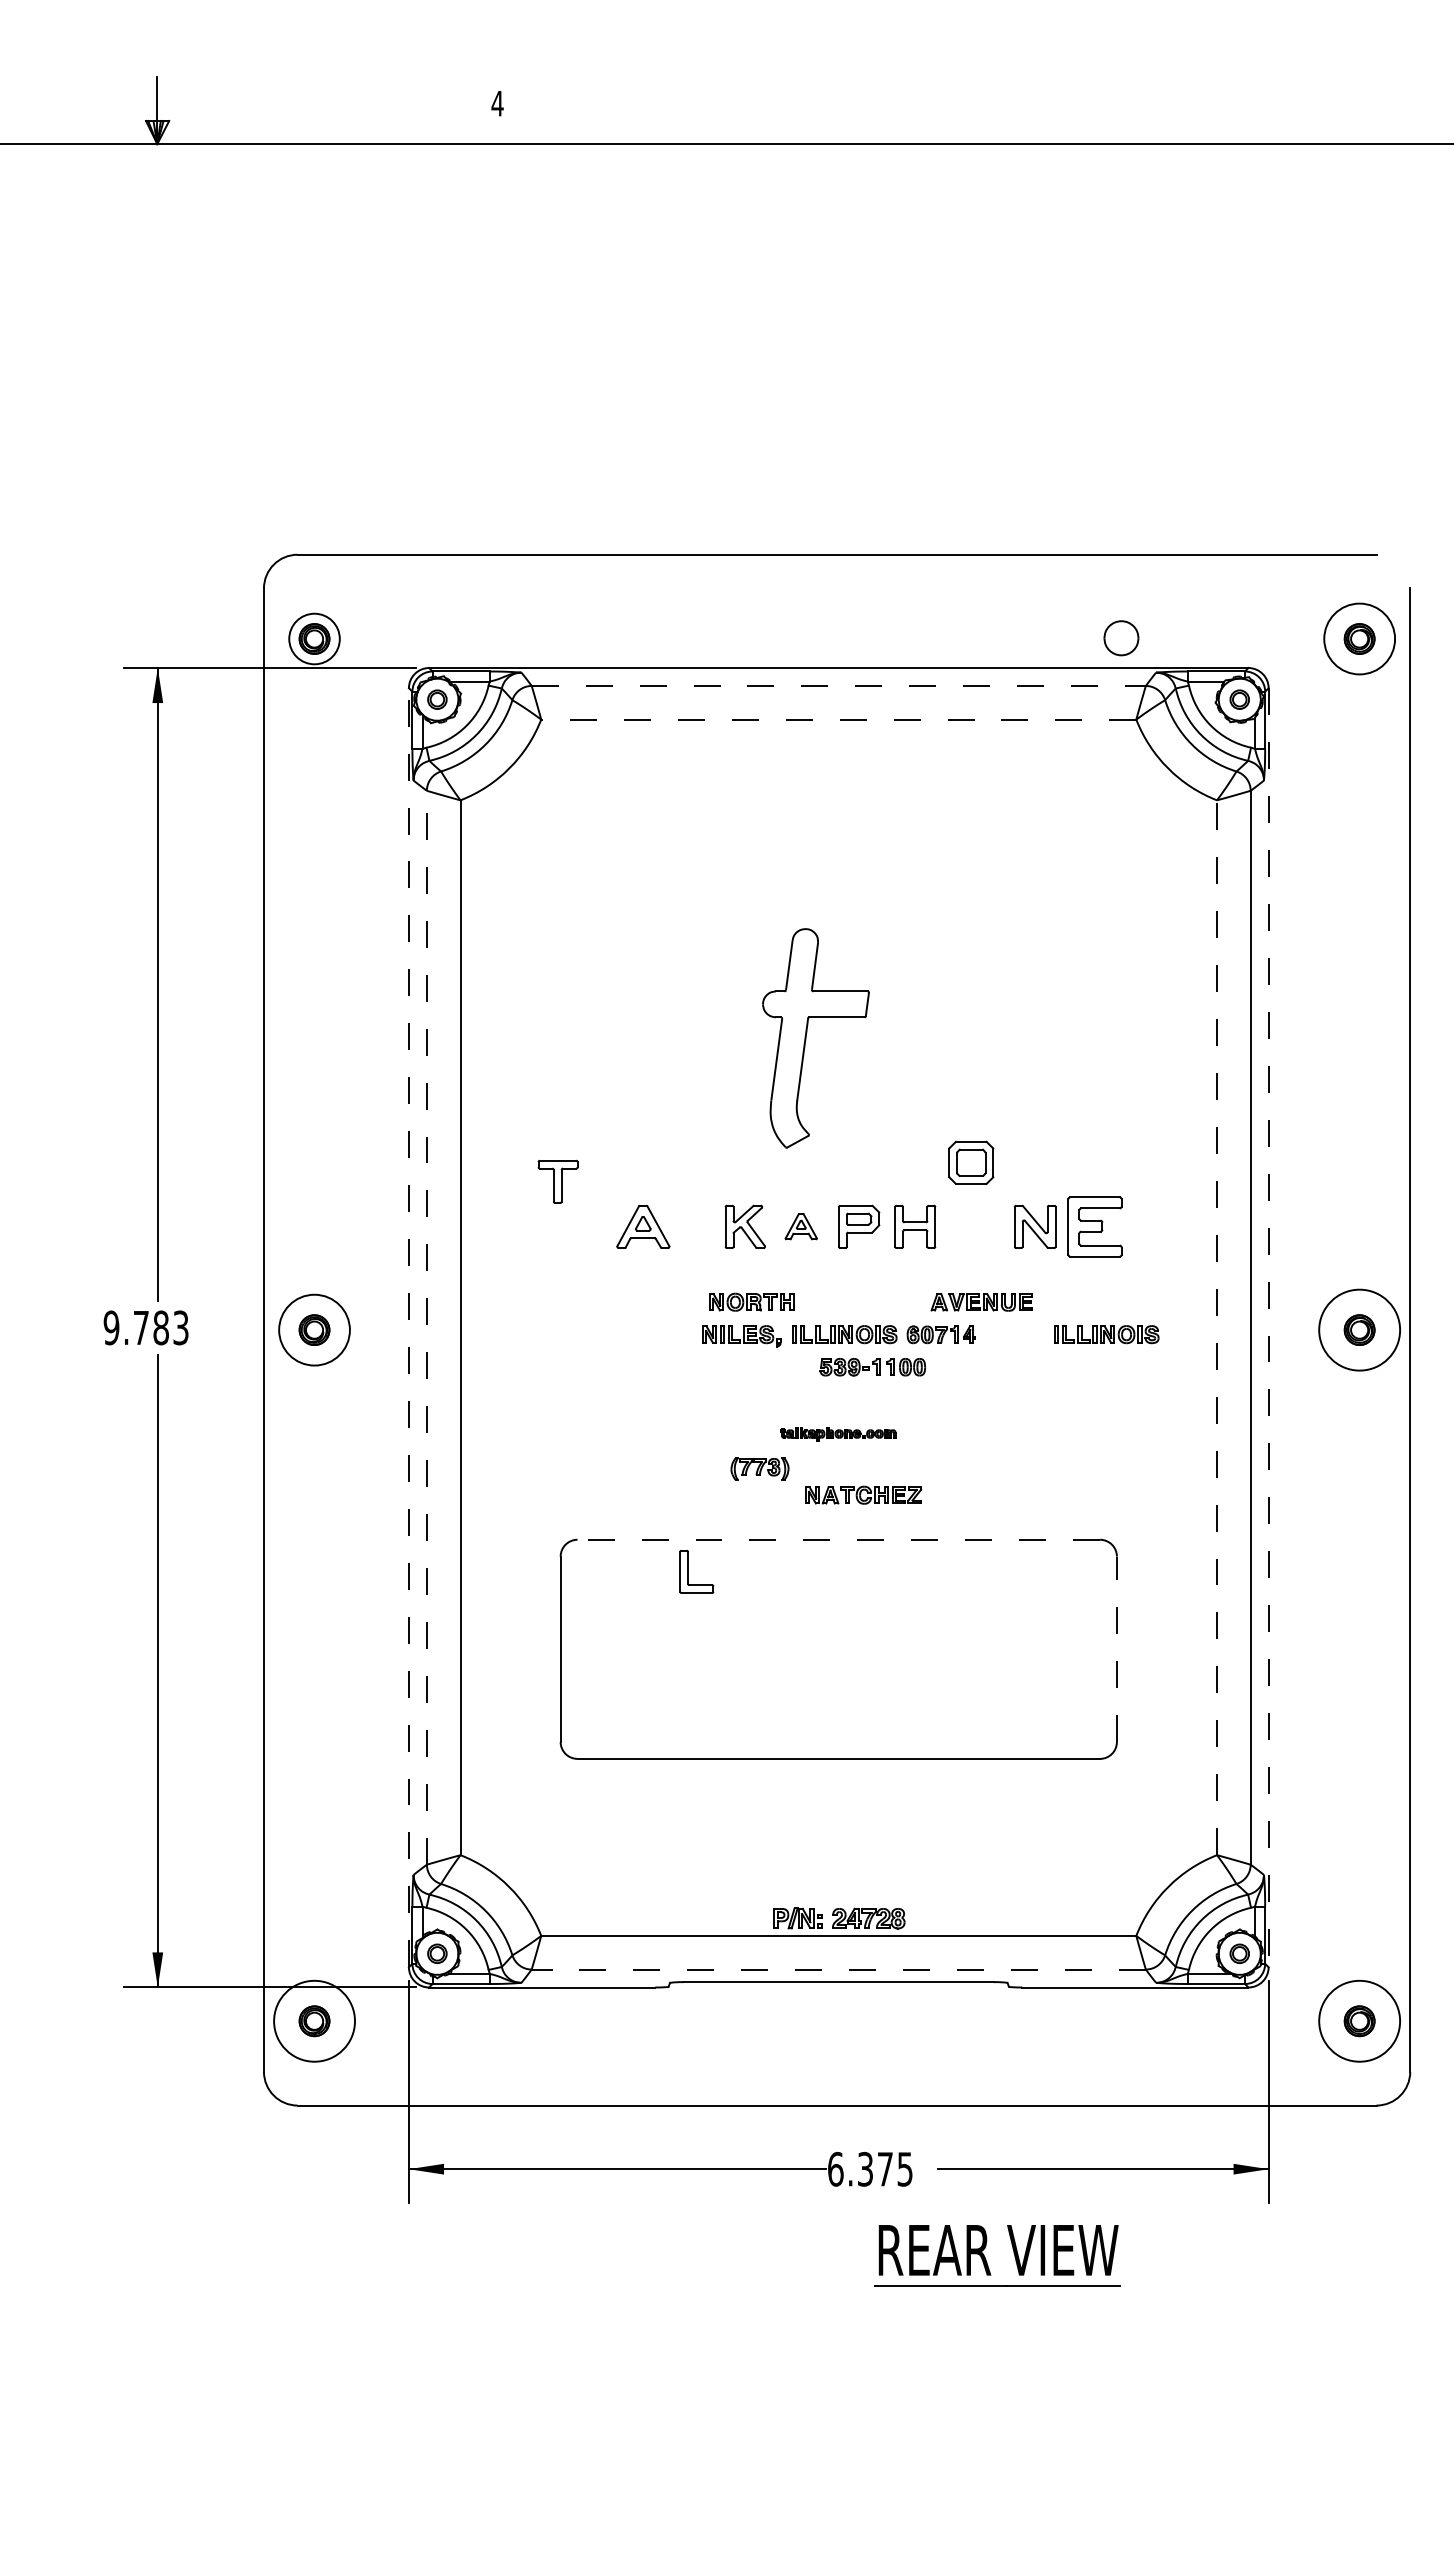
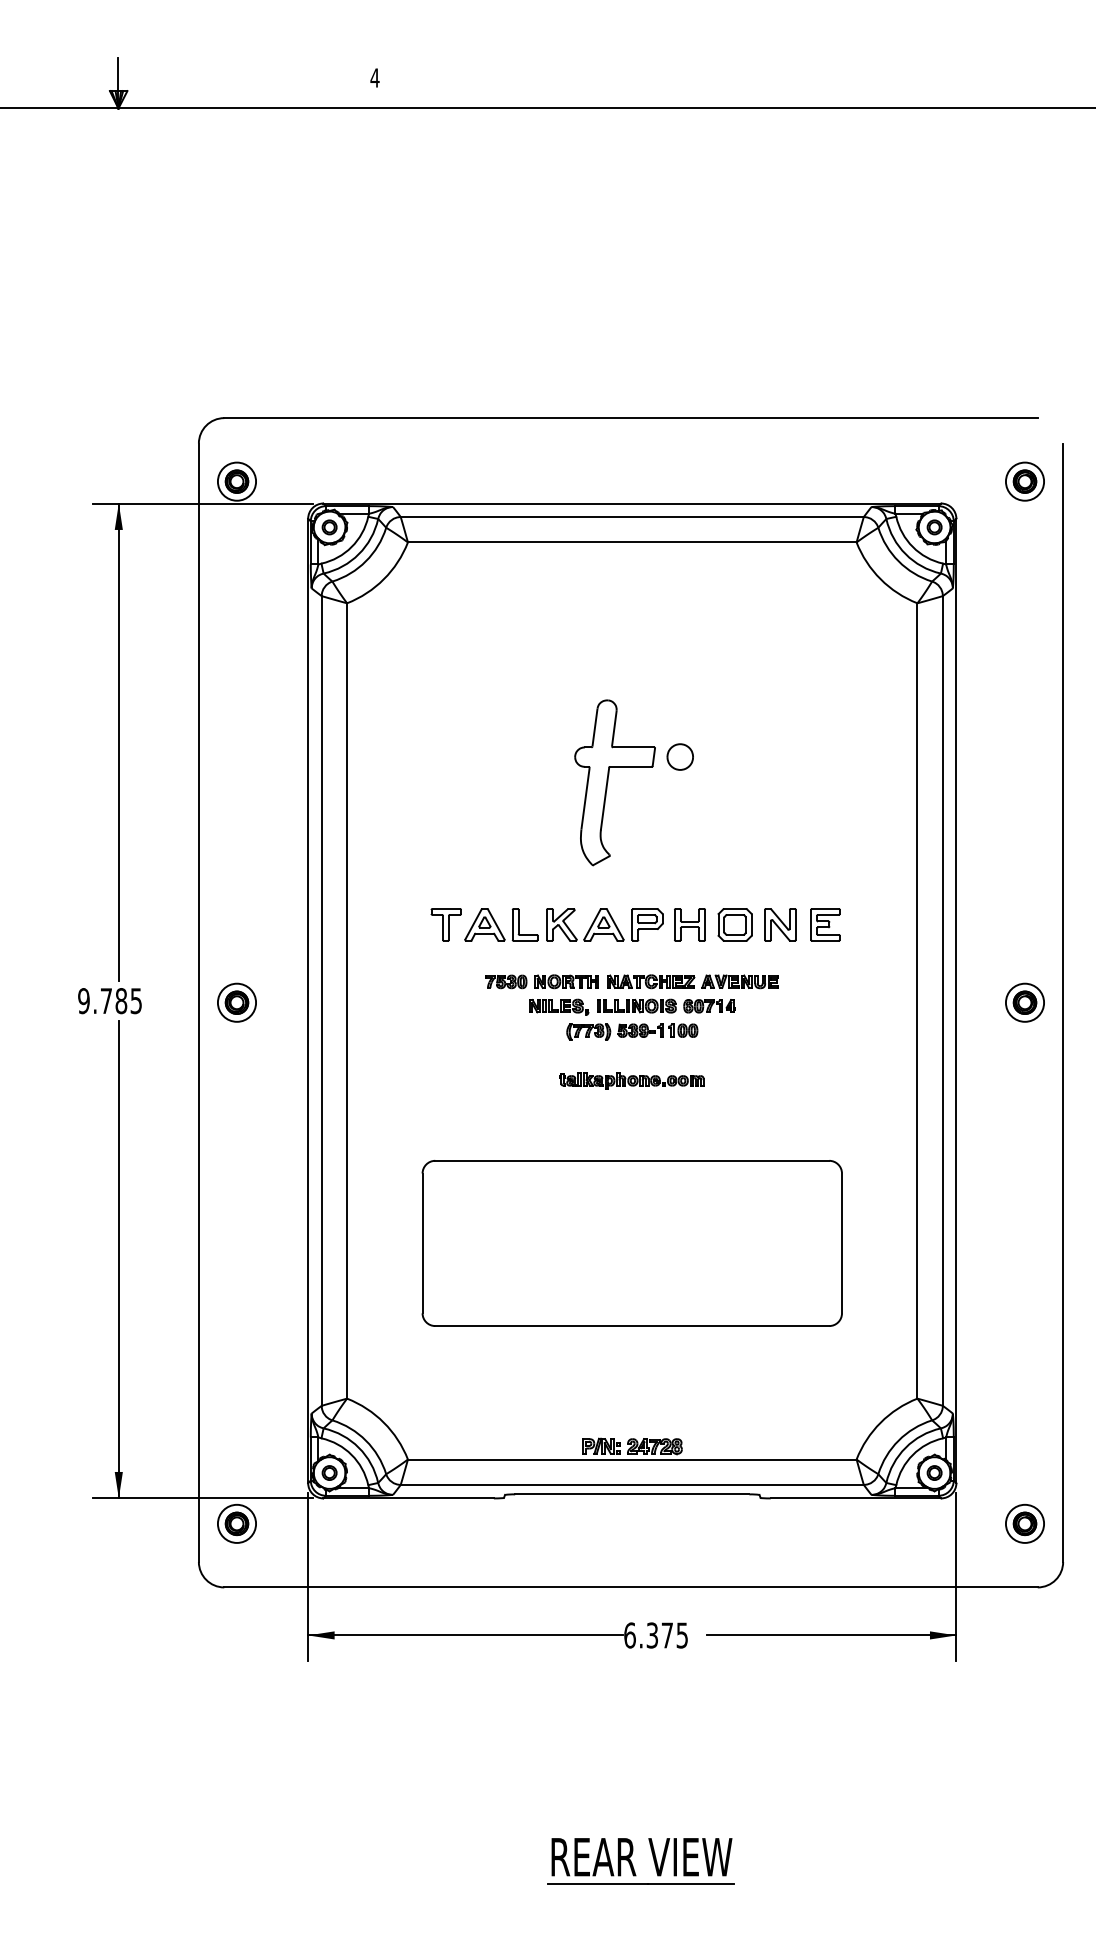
part: (1121, 638) -> (680, 757), moved
circle: (1359, 638) -> (1024, 481), size x0.71
line: (839, 685) -> (632, 516), dashed -> solid
line: (838, 719) -> (632, 542), dashed -> solid
part: (971, 1162) -> (735, 924), moved
part: (557, 1181) -> (445, 924), moved
part: (801, 1226) -> (604, 924), size x1.67
part: (1094, 1226) -> (825, 924), size x0.71
part: (671, 1302) -> (506, 981), added
text: (181, 1327) -> (136, 1000), 9.783 -> 9.785
line: (408, 1327) -> (307, 1000), dashed -> solid
line: (426, 1327) -> (321, 1000), dashed -> solid
line: (1217, 1327) -> (917, 1000), dashed -> solid
line: (1268, 1327) -> (956, 1000), dashed -> solid
circle: (314, 1329) -> (236, 1002), size x0.71
circle: (1359, 1329) -> (1024, 1002), size x0.62
part: (1106, 1334) -> (834, 1006), removed
part: (838, 1434) -> (632, 1081), size x1.67
part: (759, 1468) -> (588, 1031), moved
part: (863, 1494) -> (650, 981), moved
line: (838, 1539) -> (632, 1160), dashed -> solid
part: (688, 1571) -> (518, 924), moved
line: (1116, 1649) -> (841, 1243), dashed -> solid
line: (838, 1969) -> (632, 1484), dashed -> solid
circle: (314, 2020) -> (236, 1523), size x0.62
circle: (1359, 2020) -> (1024, 1523), size x0.62
part: (986, 2259) -> (632, 1864), moved

